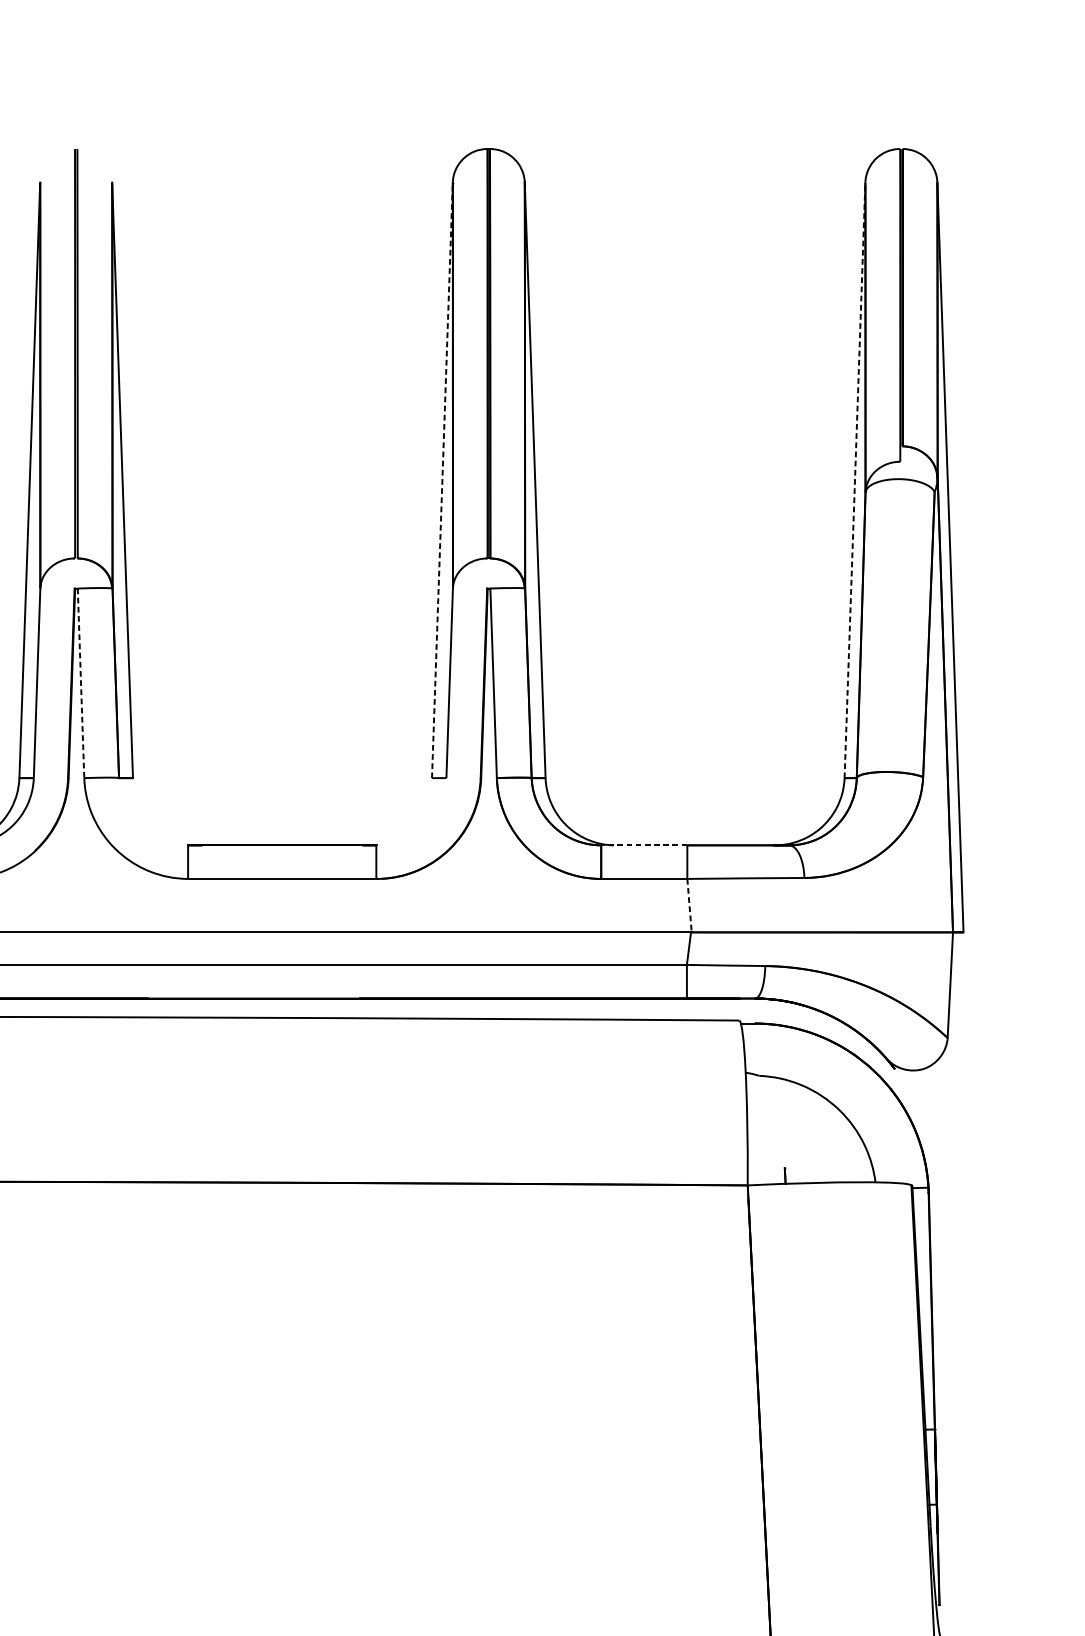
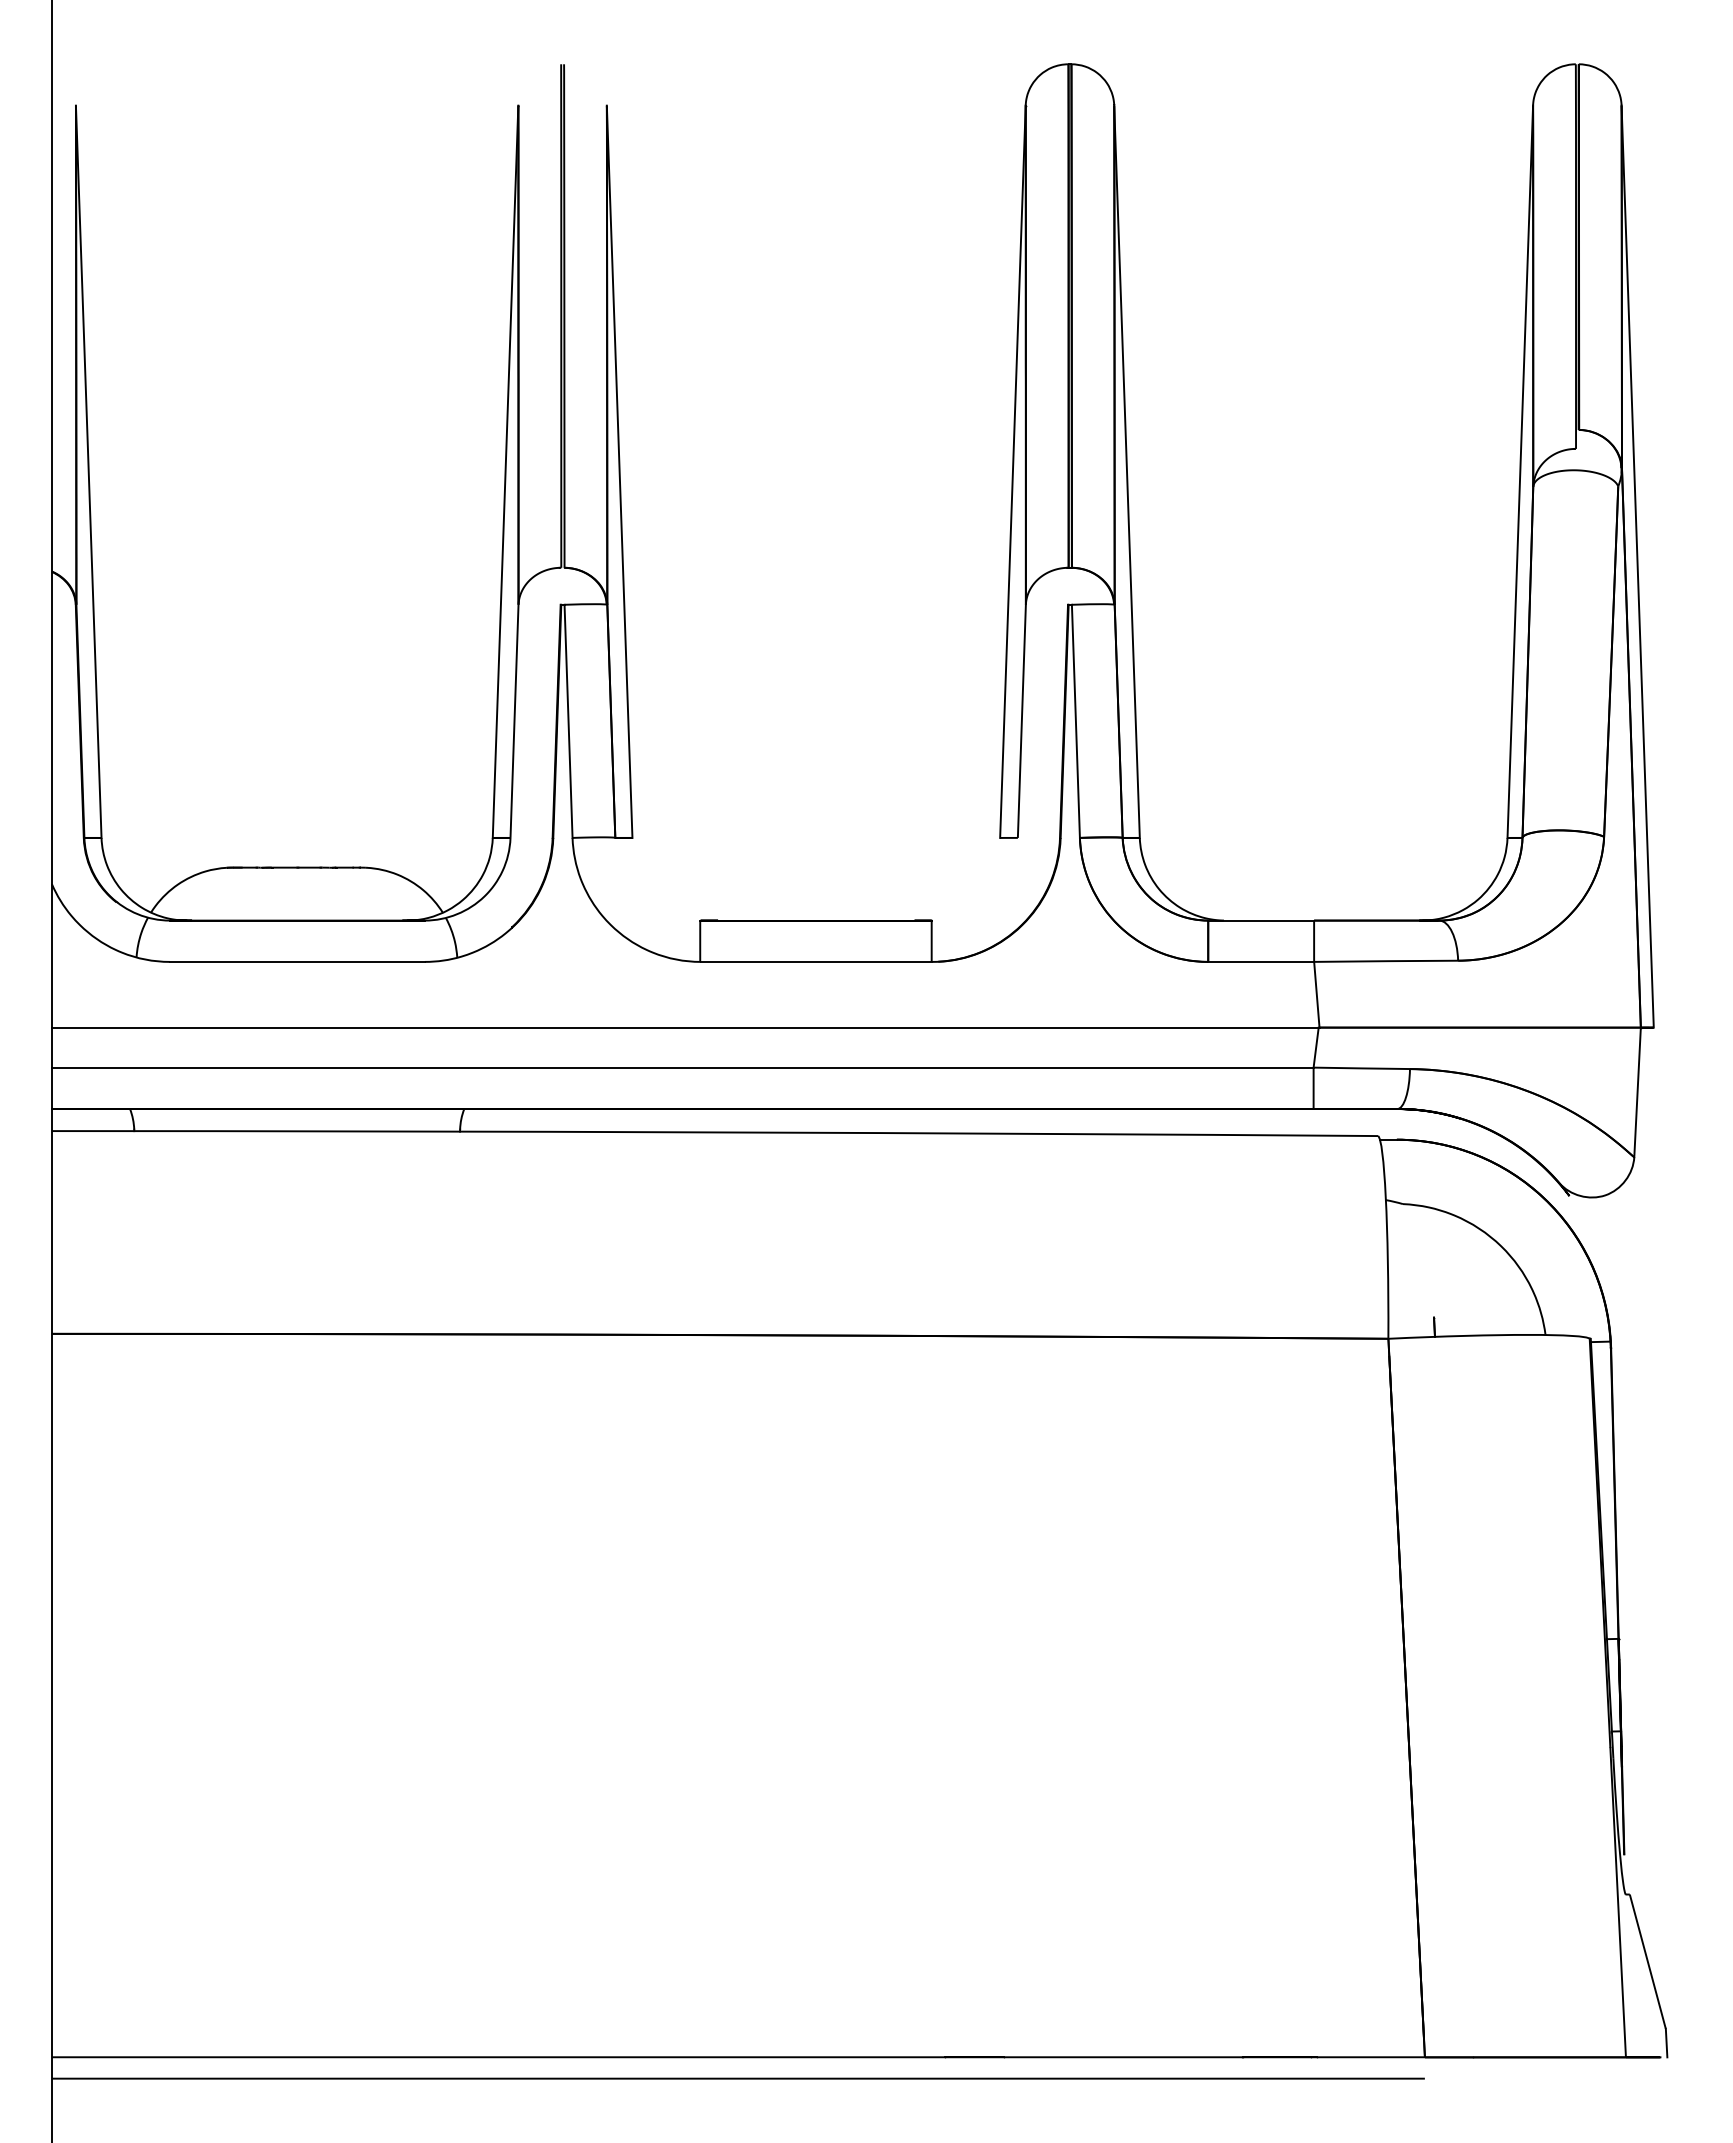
line: (442, 480) -> (1012, 471), dashed -> solid
line: (855, 480) -> (1520, 471), dashed -> solid
line: (80, 683) -> (568, 721), dashed -> solid
line: (644, 845) -> (1261, 920), dashed -> solid
line: (689, 905) -> (1316, 994), dashed -> solid

